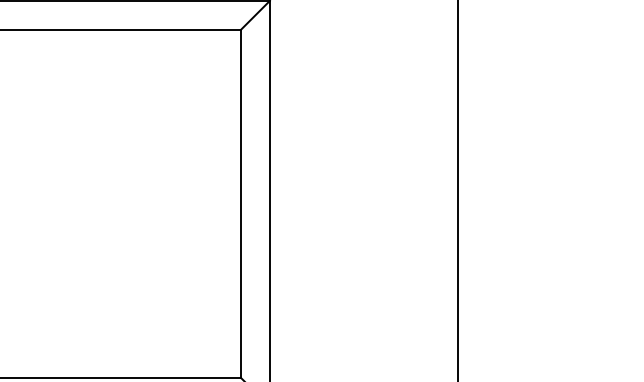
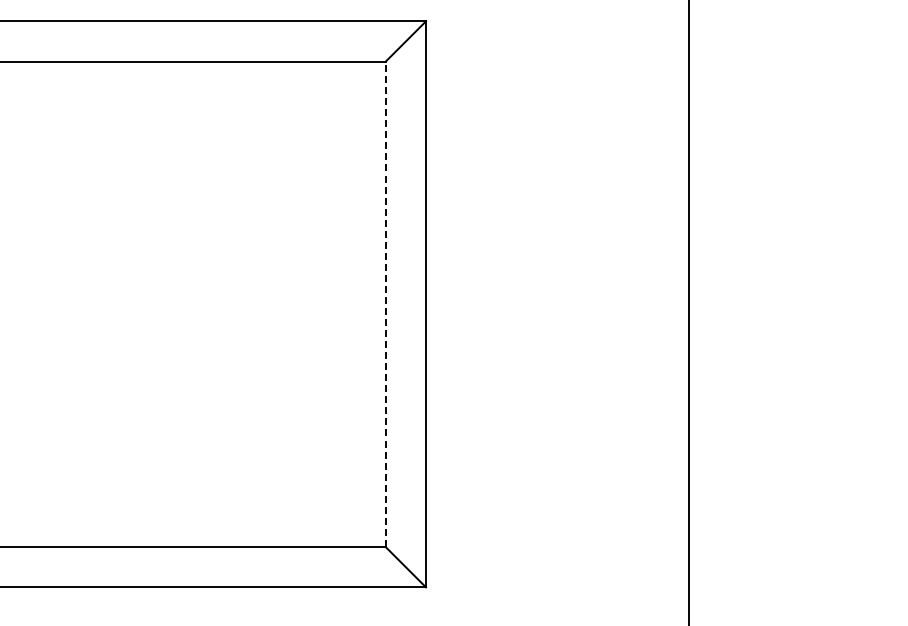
line: (240, 203) -> (385, 304), solid -> dashed

